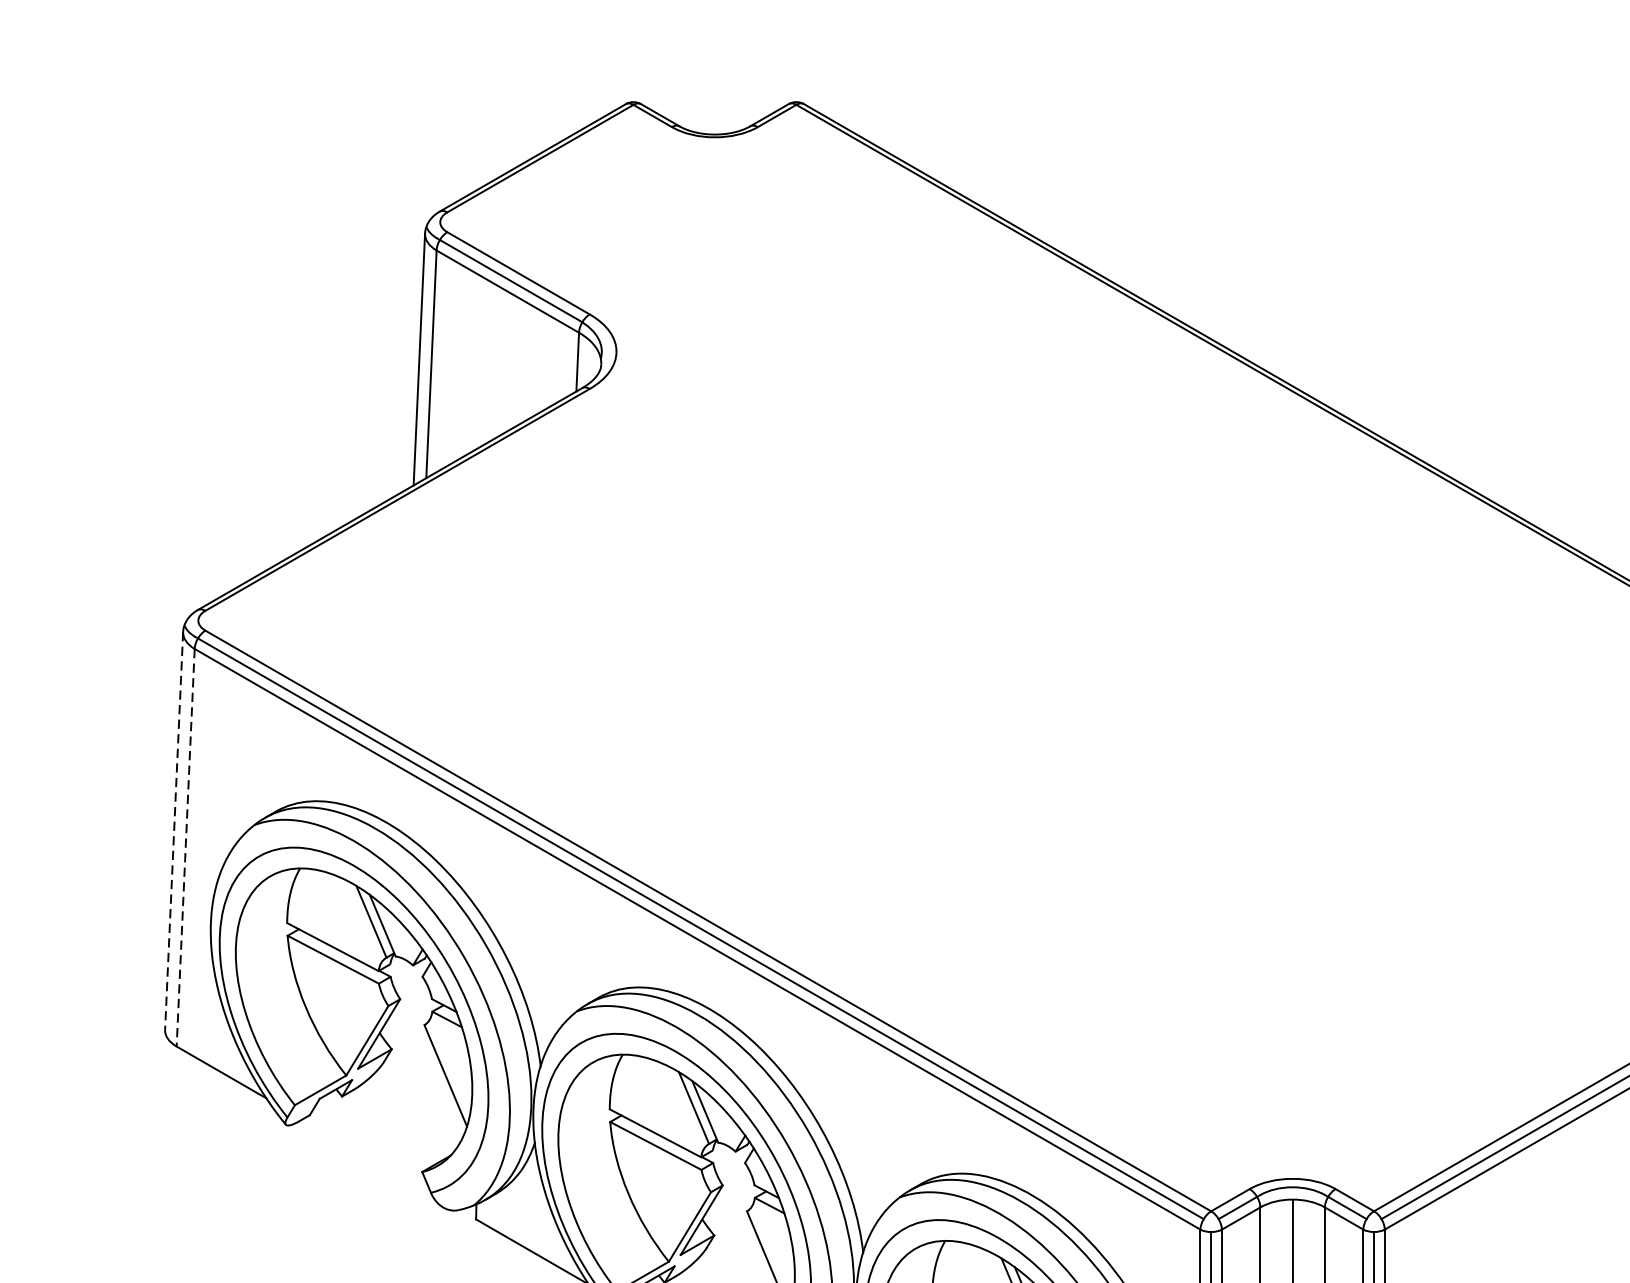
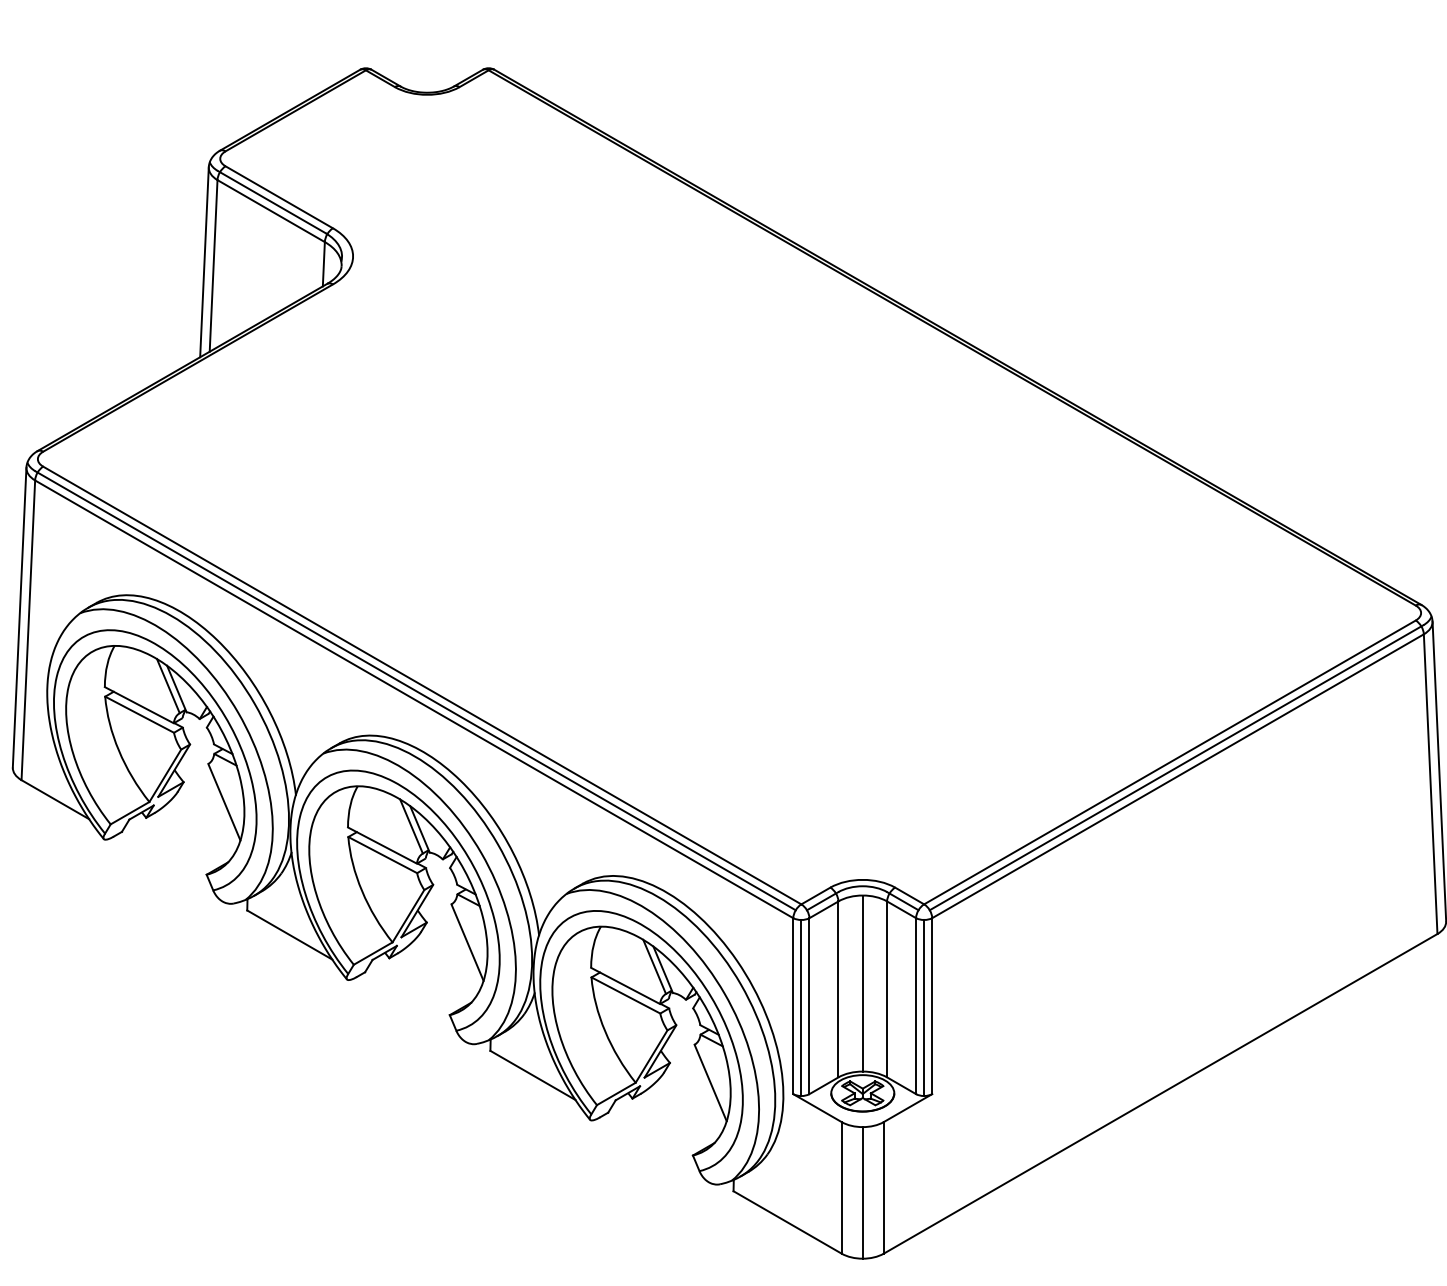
line: (173, 832) -> (19, 618), dashed -> solid
line: (185, 847) -> (28, 630), dashed -> solid

